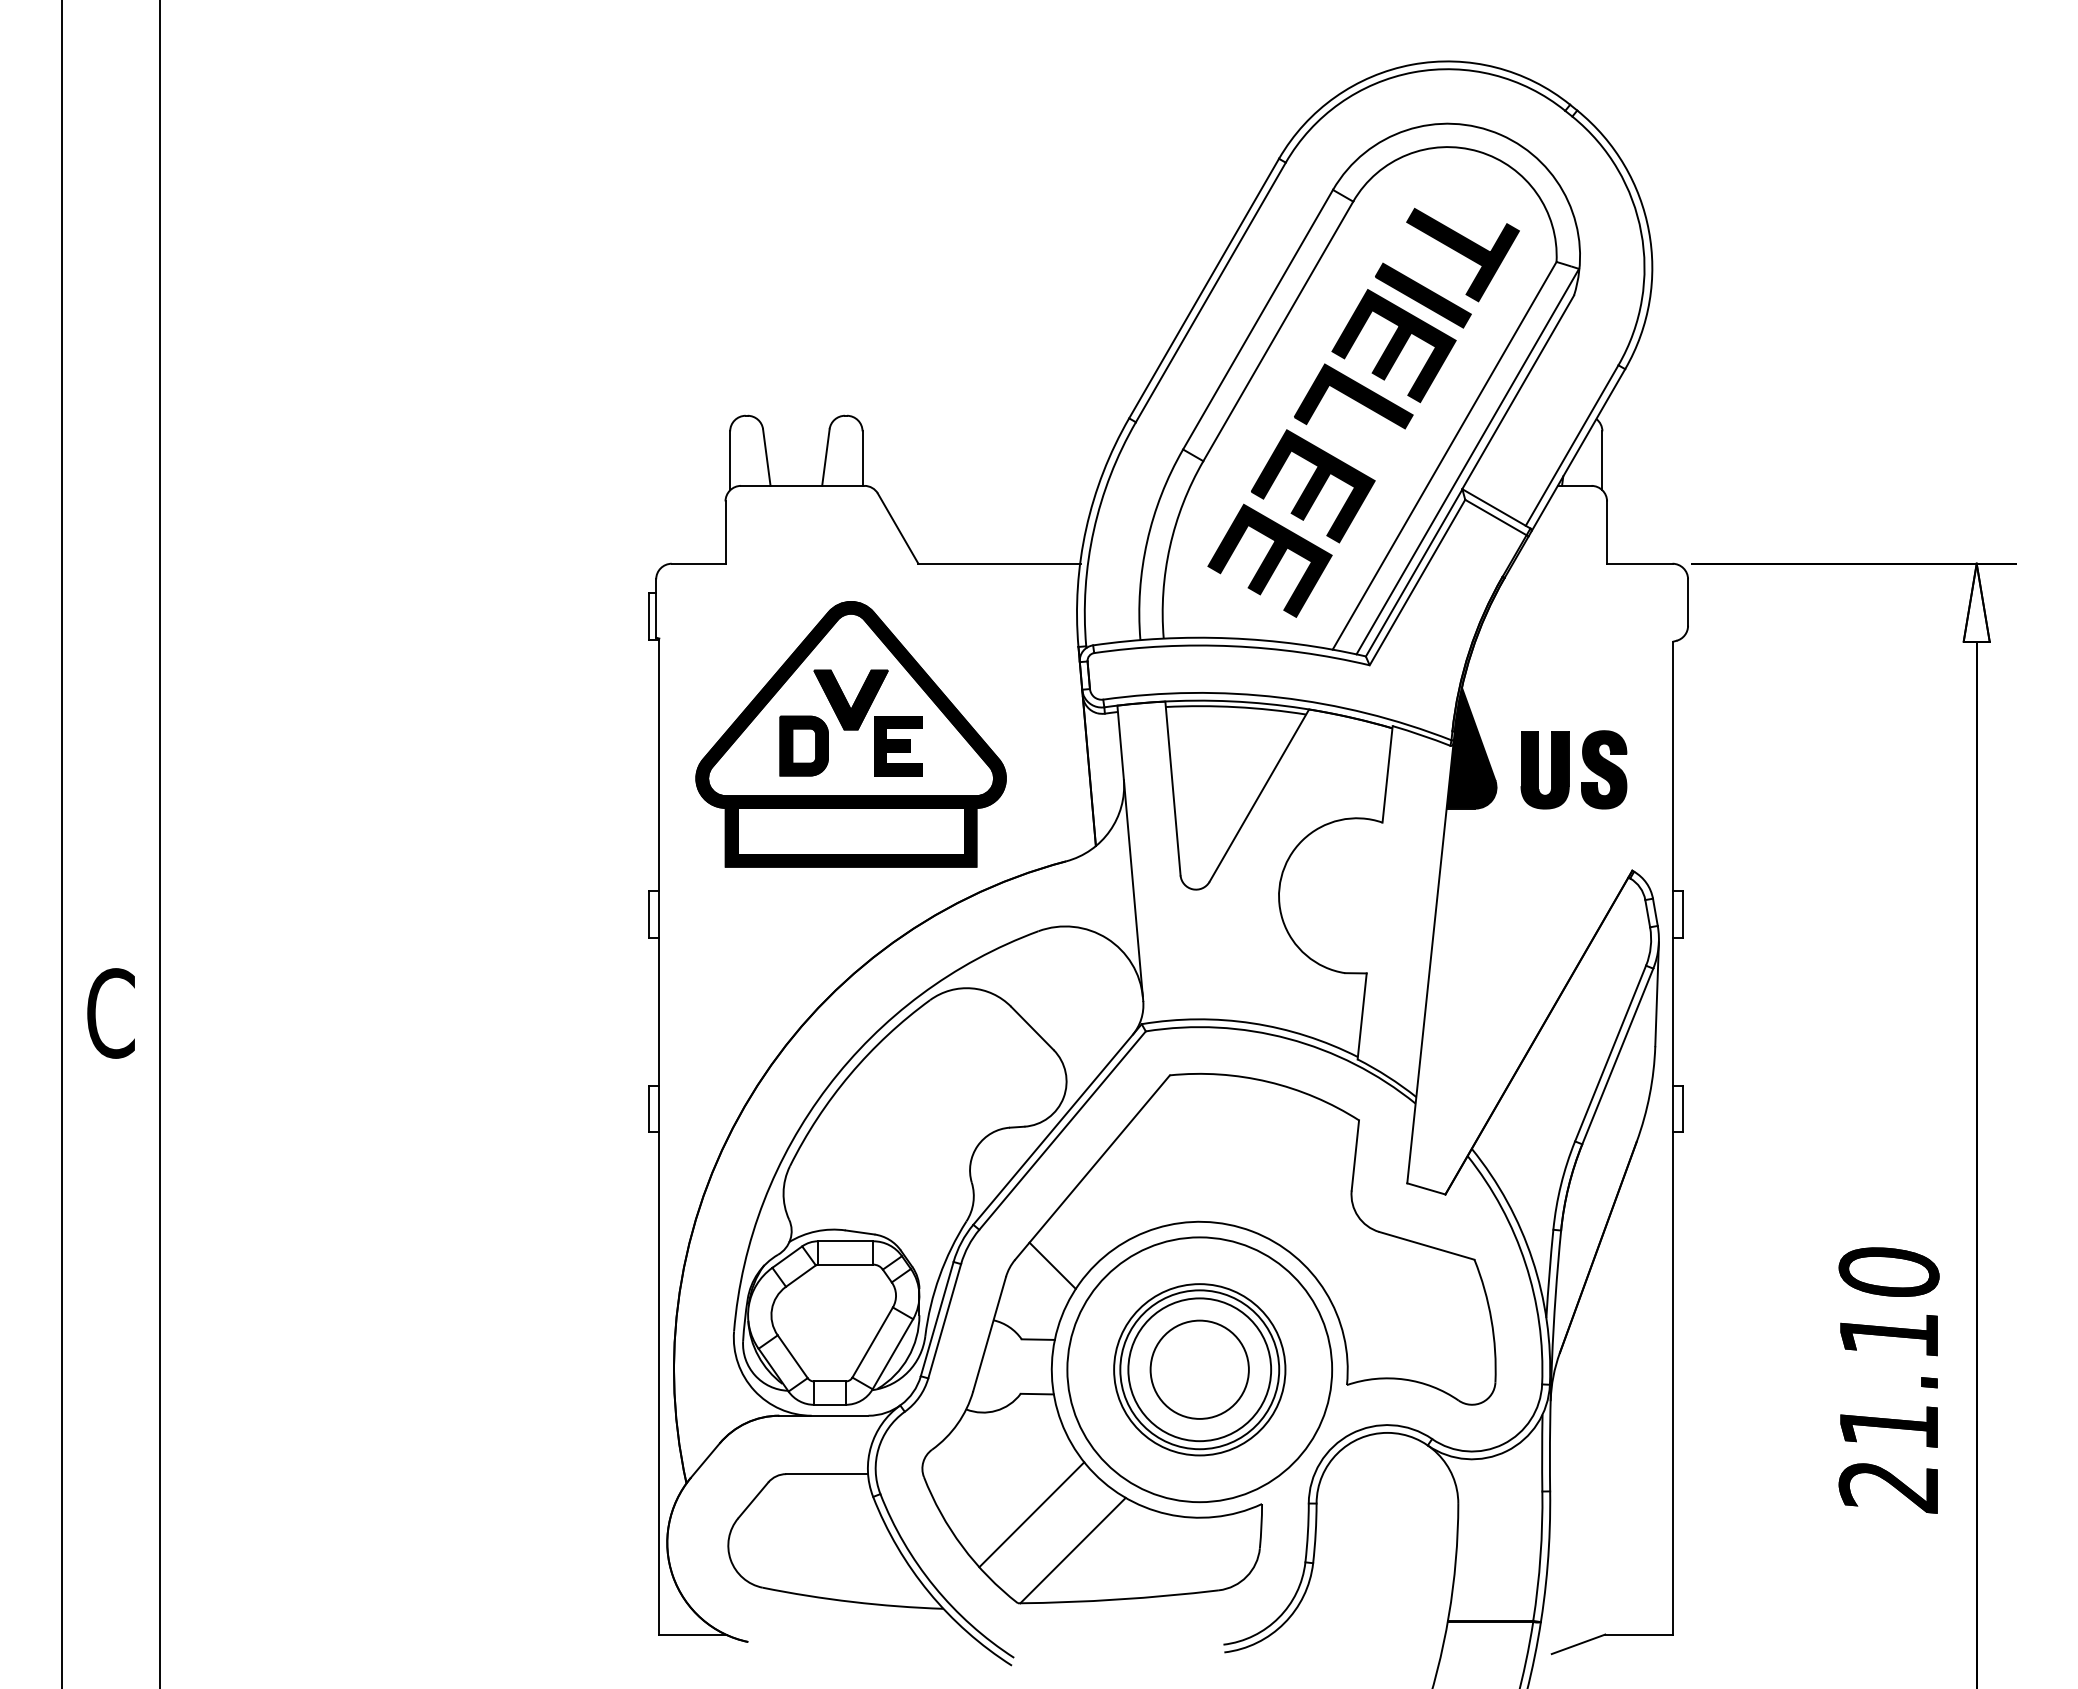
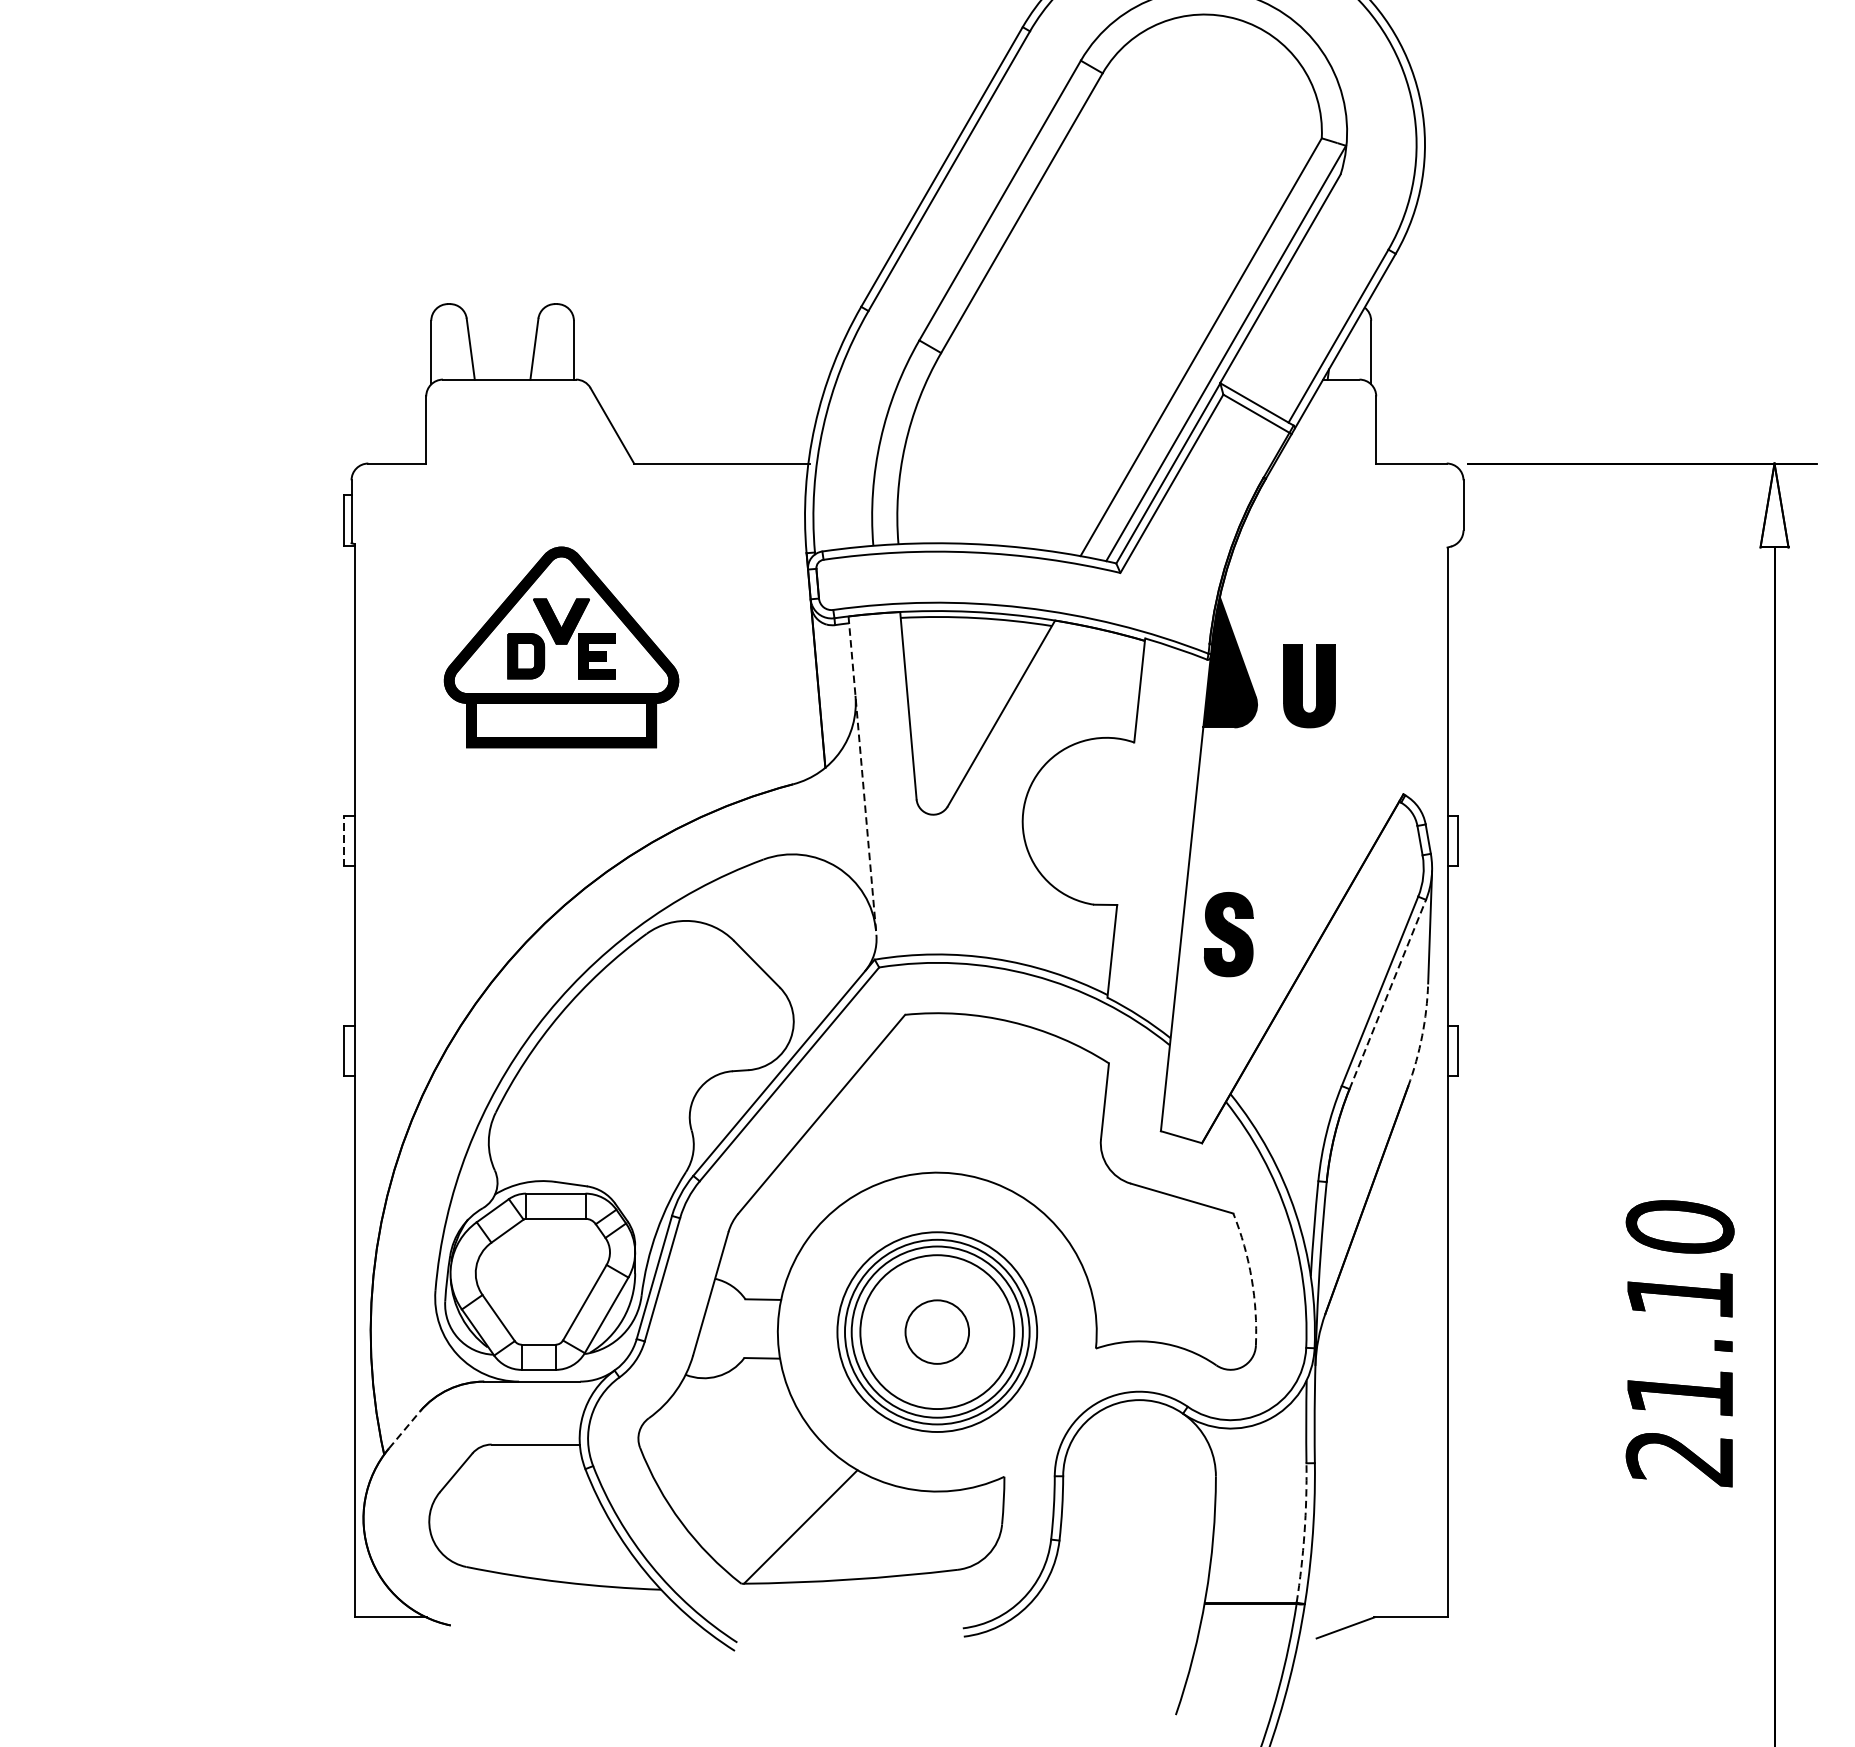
part: (1363, 412) -> (1113, 300), removed
part: (850, 734) -> (560, 647), size x0.7
part: (1604, 769) -> (1229, 934), moved
line: (1130, 853) -> (862, 775), solid -> dashed
line: (649, 913) -> (344, 840), solid -> dashed
line: (1617, 1056) -> (1387, 994), solid -> dashed
arc: (1649, 1094) -> (1421, 1035), solid -> dashed
line: (1052, 1265) -> (778, 1219), removed
arc: (1491, 1319) -> (1251, 1277), solid -> dashed
circle: (1199, 1369) -> (937, 1331), size x0.6
circle: (1199, 1369) -> (937, 1331), size x0.7
line: (705, 1460) -> (404, 1429), solid -> dashed
line: (1031, 1514) -> (755, 1488), removed
arc: (1540, 1556) -> (1304, 1533), solid -> dashed

